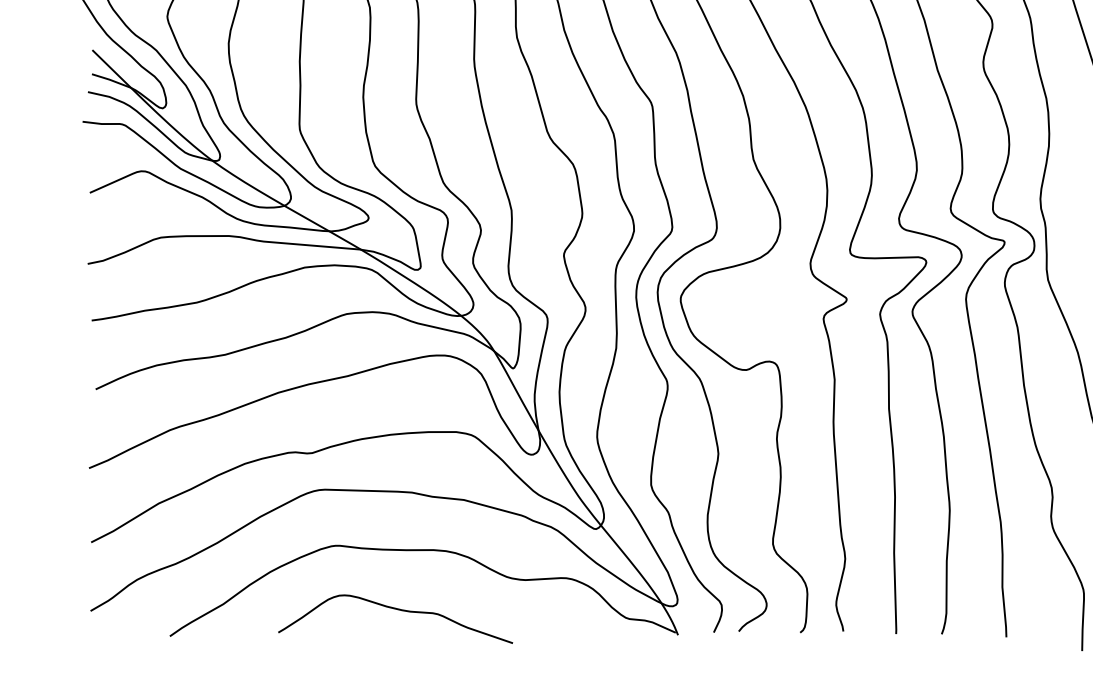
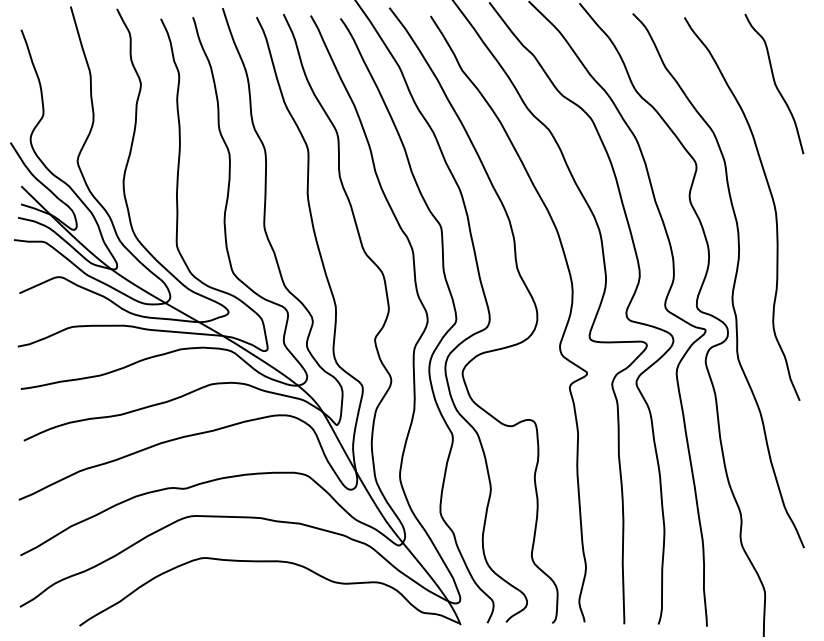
curve: (395, 610) -> (248, 606), removed

